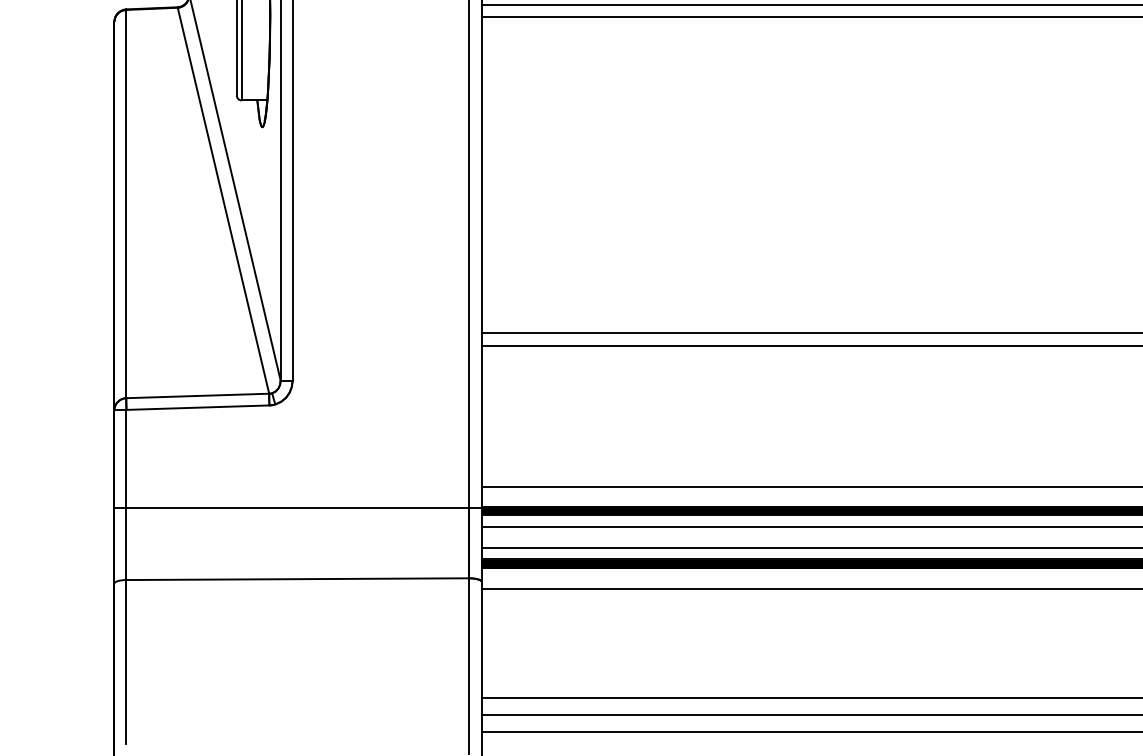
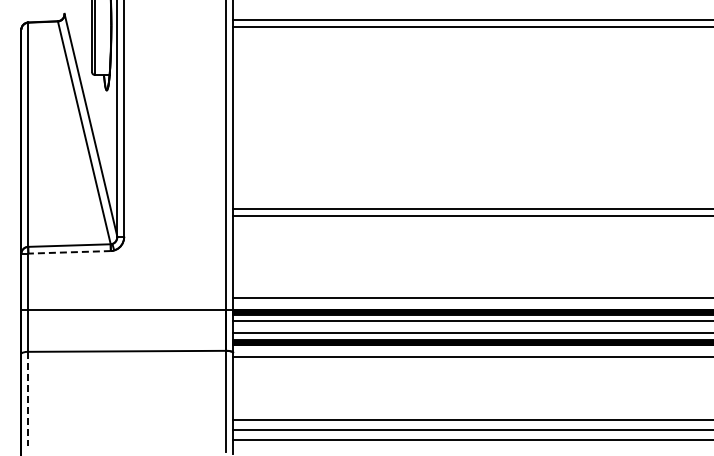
line: (197, 407) -> (69, 252), solid -> dashed
line: (126, 662) -> (28, 399), solid -> dashed

